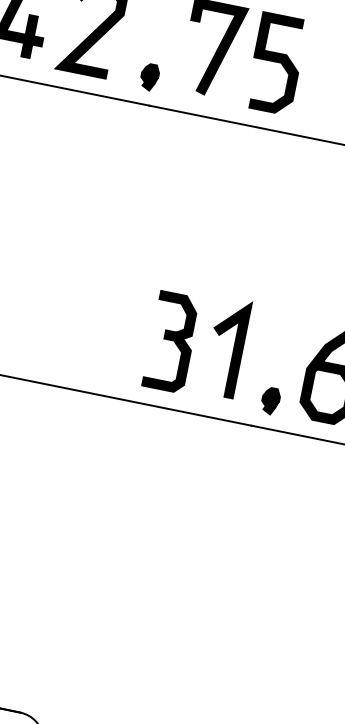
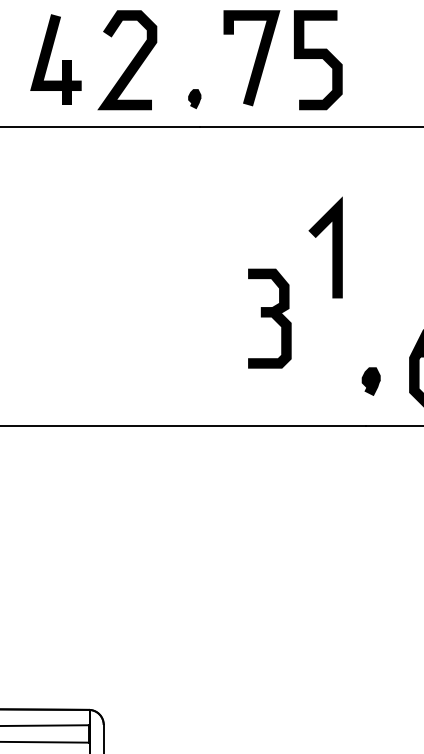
part: (149, 76) -> (194, 98), size x0.7
part: (171, 342) -> (269, 318), moved
line: (233, 348) -> (332, 247), moved
part: (269, 400) -> (370, 381), moved

